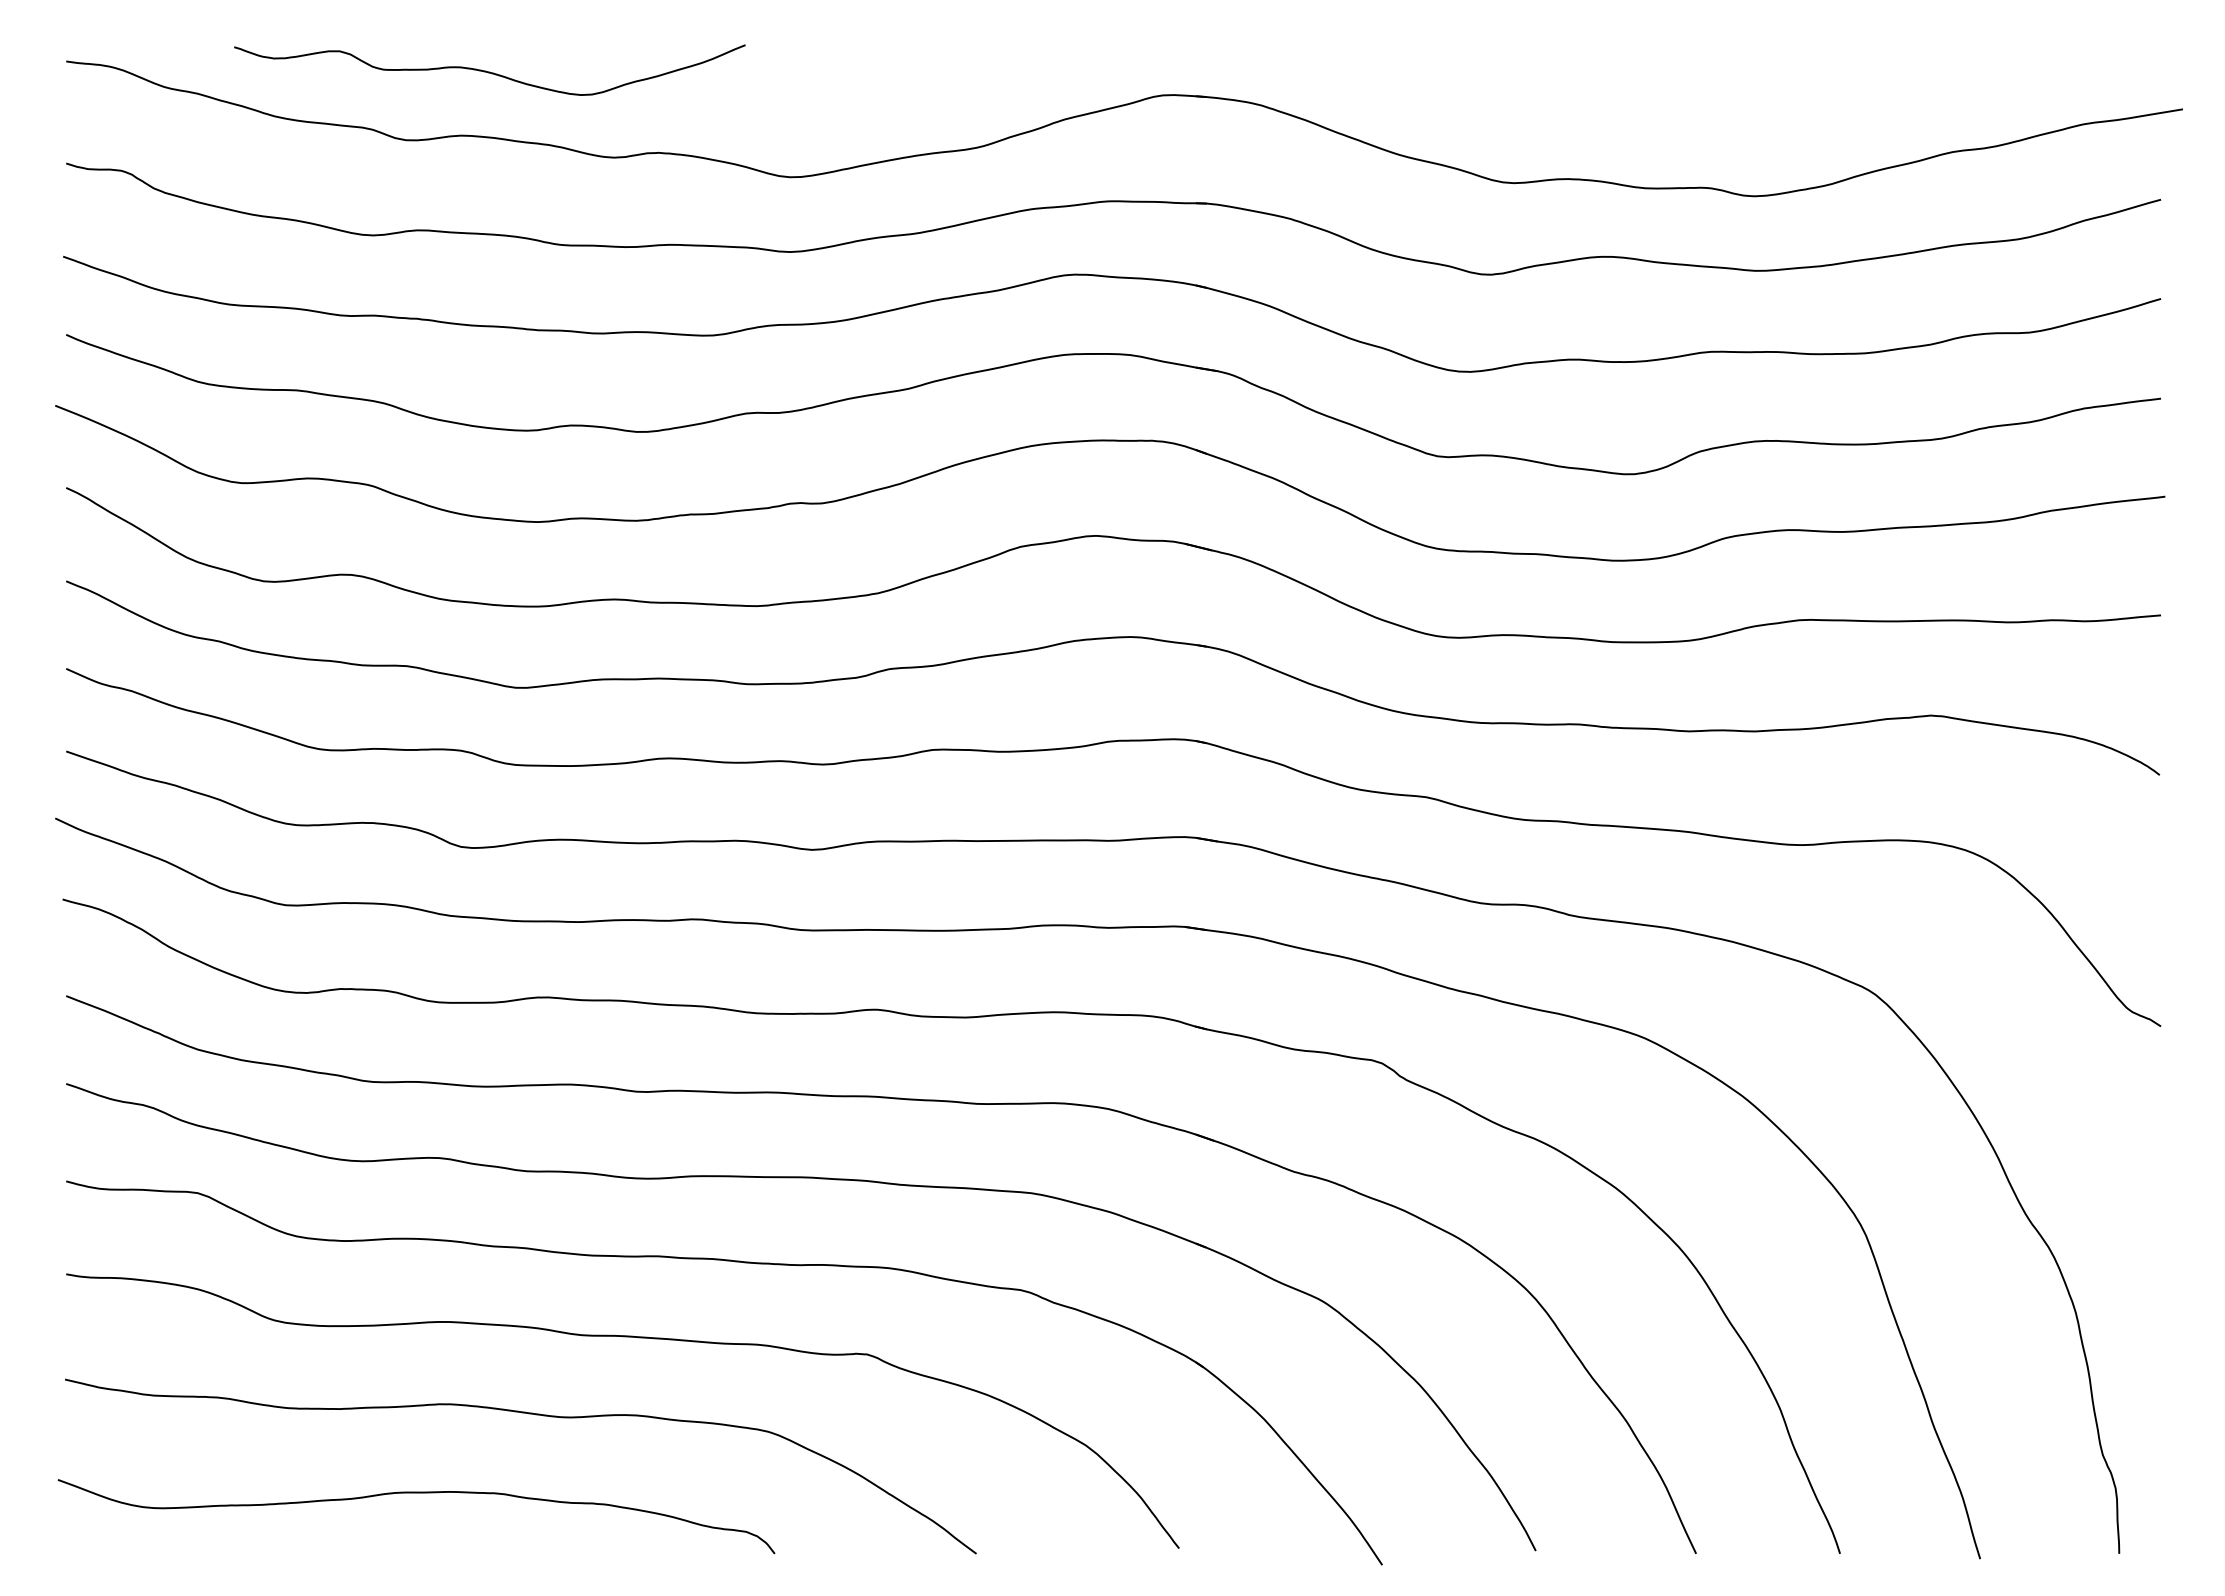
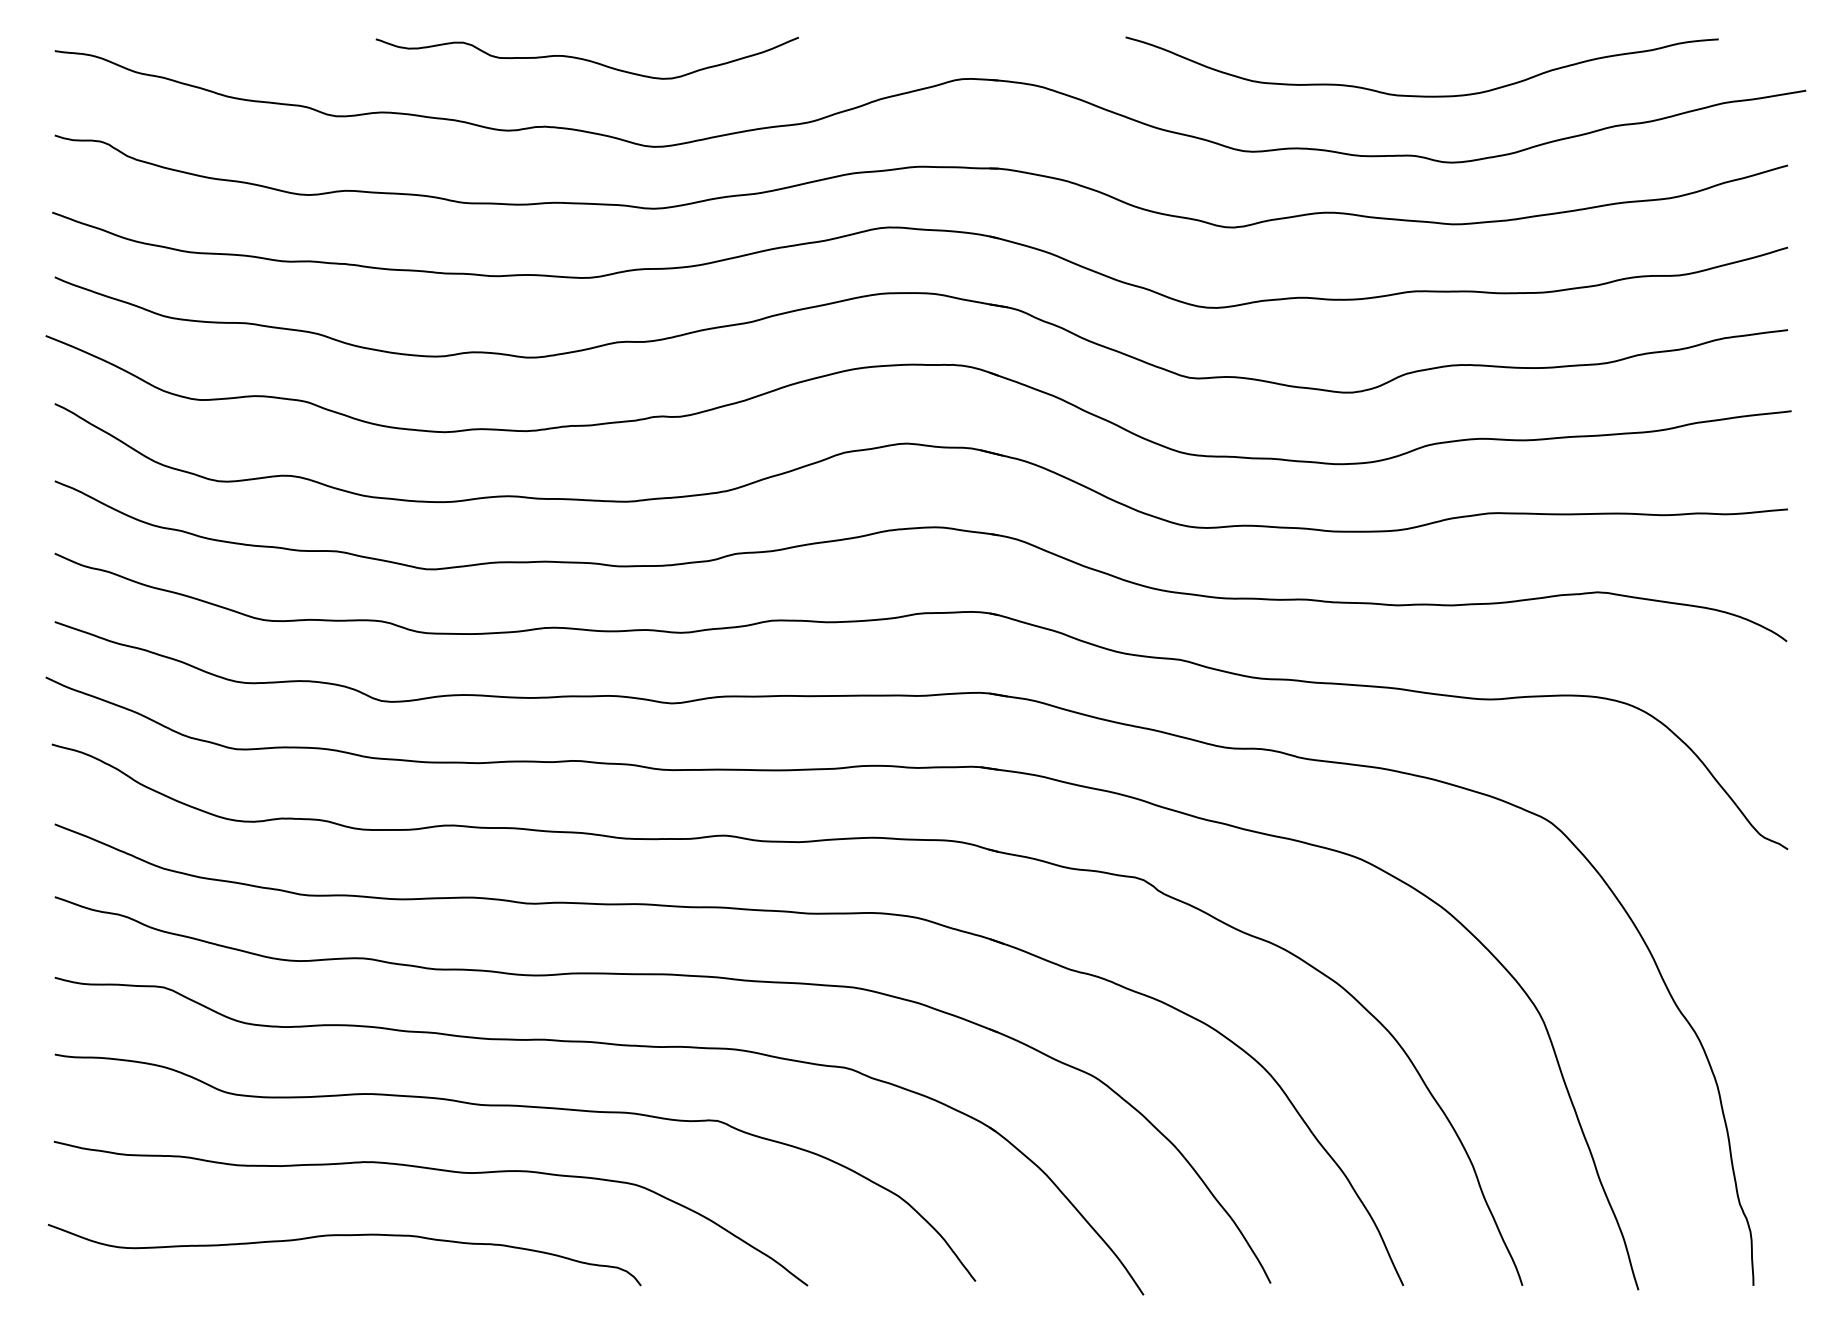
curve: (489, 71) -> (587, 59), moved
curve: (1718, 115) -> (1421, 95), added

